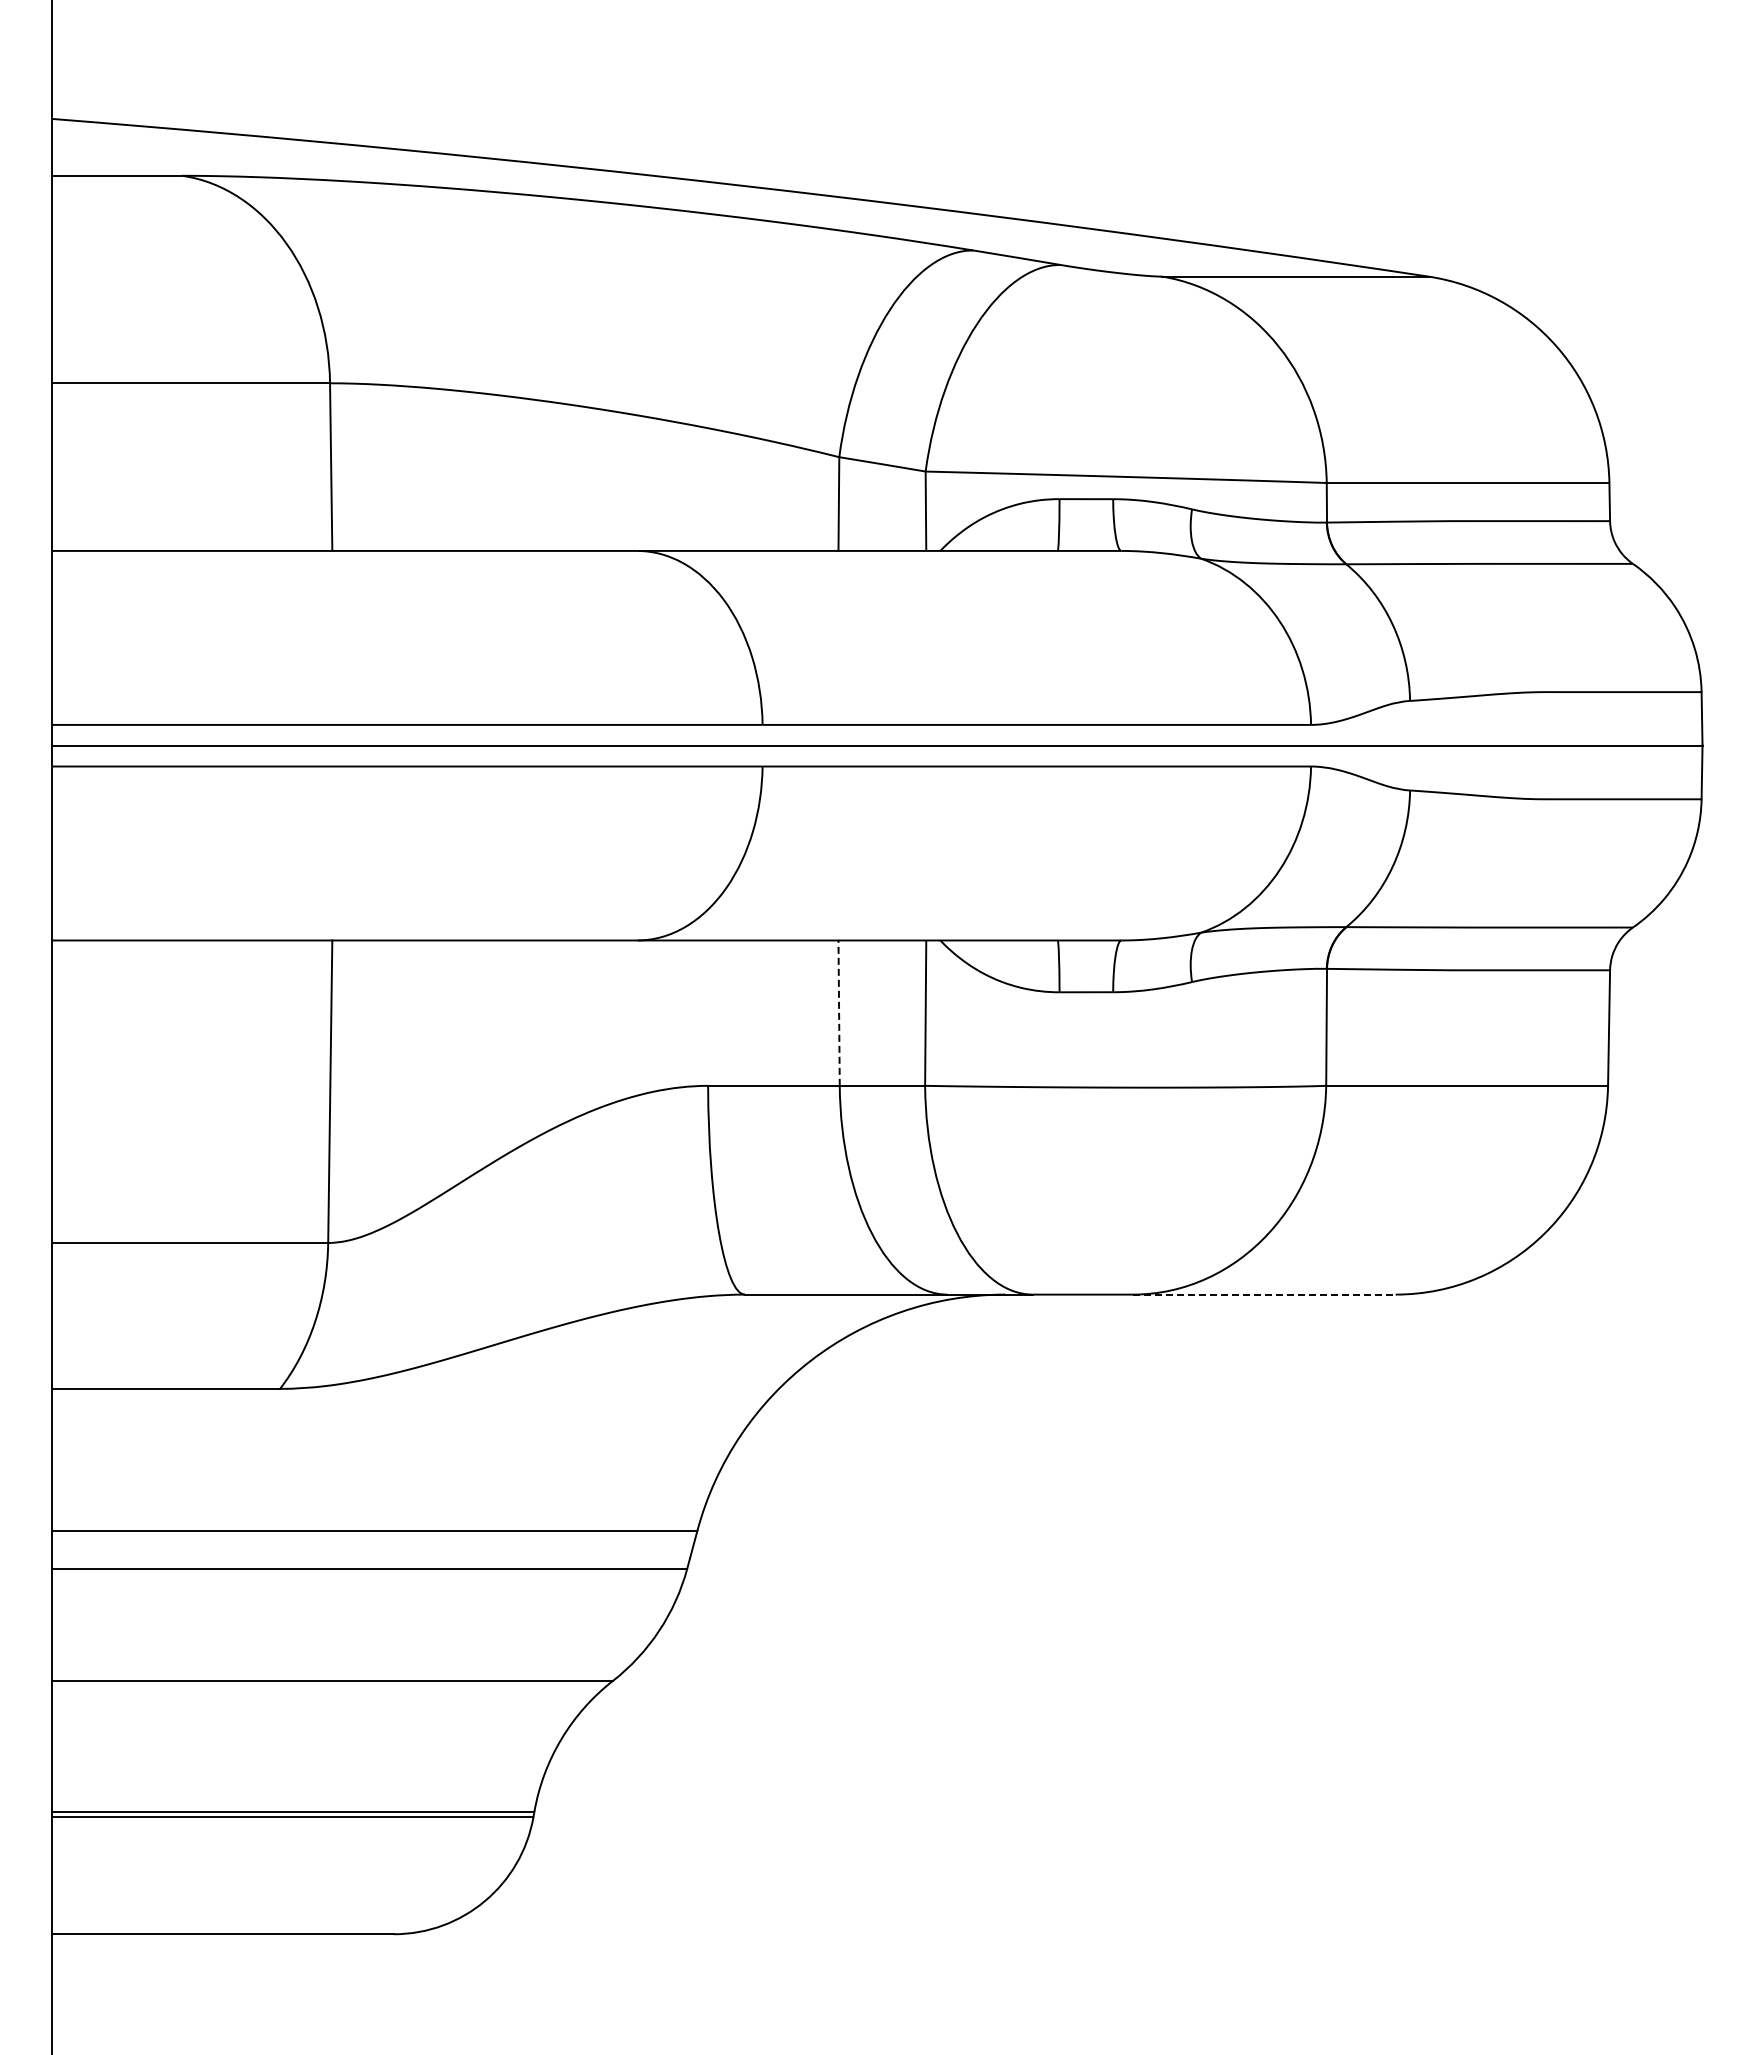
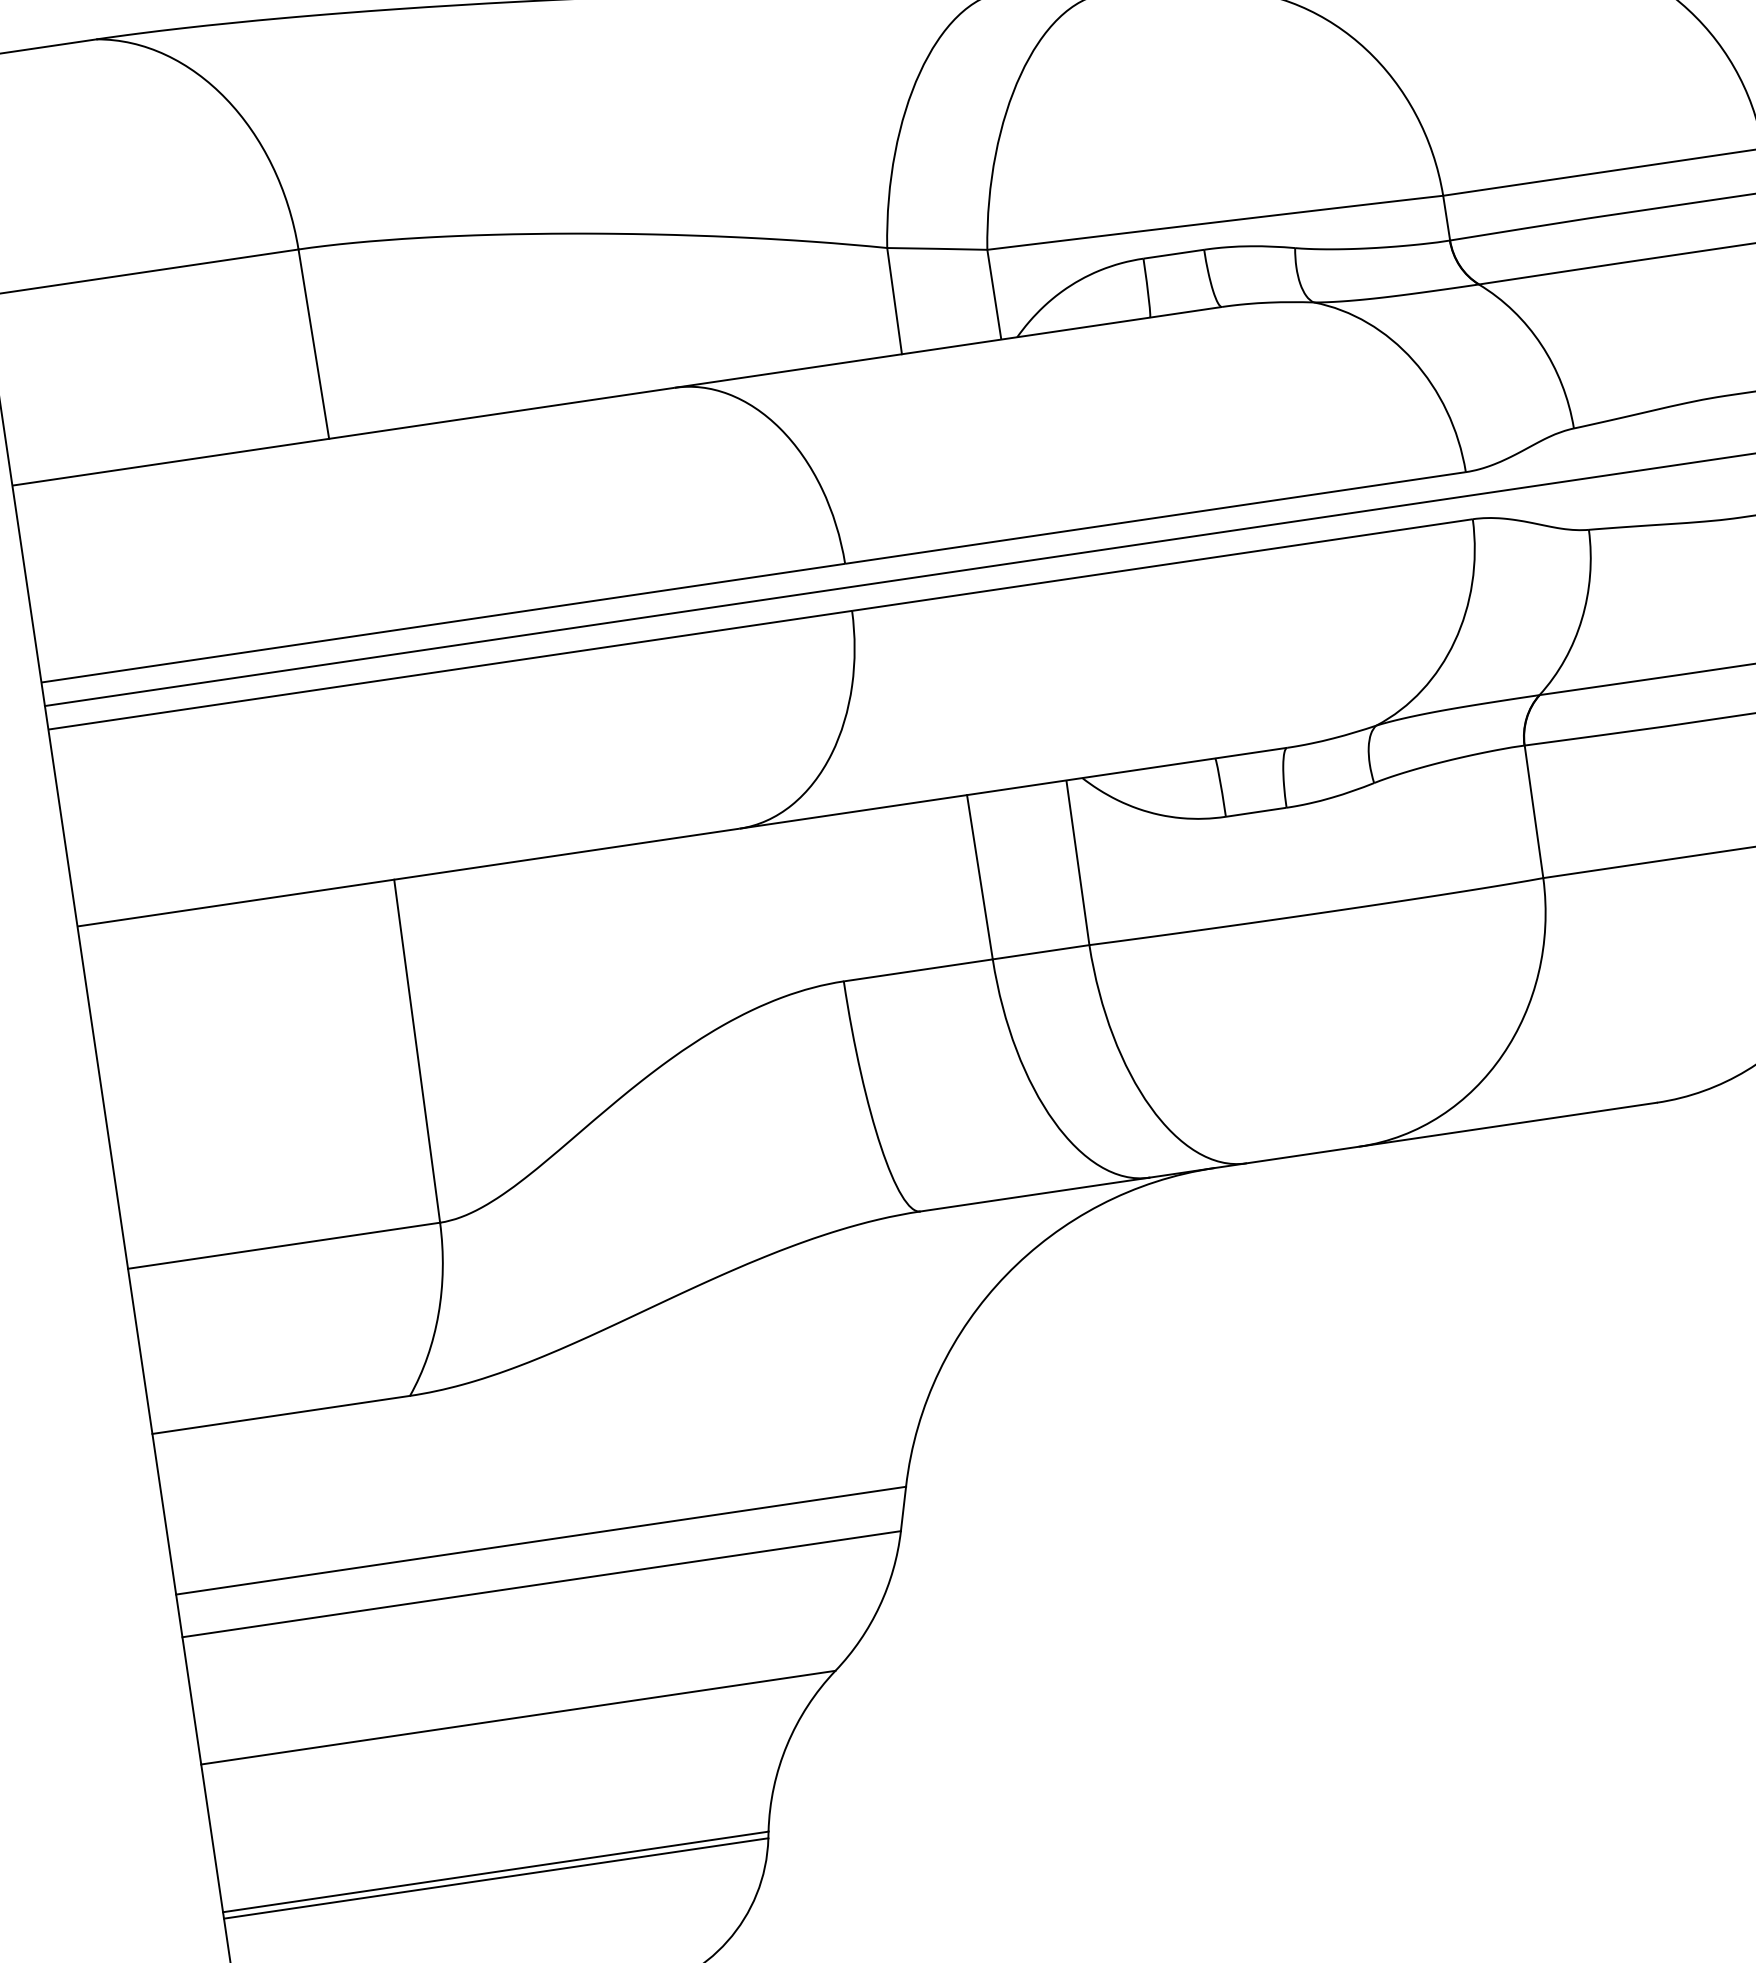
line: (839, 1013) -> (980, 877), dashed -> solid
line: (1264, 1294) -> (1508, 1124), dashed -> solid

